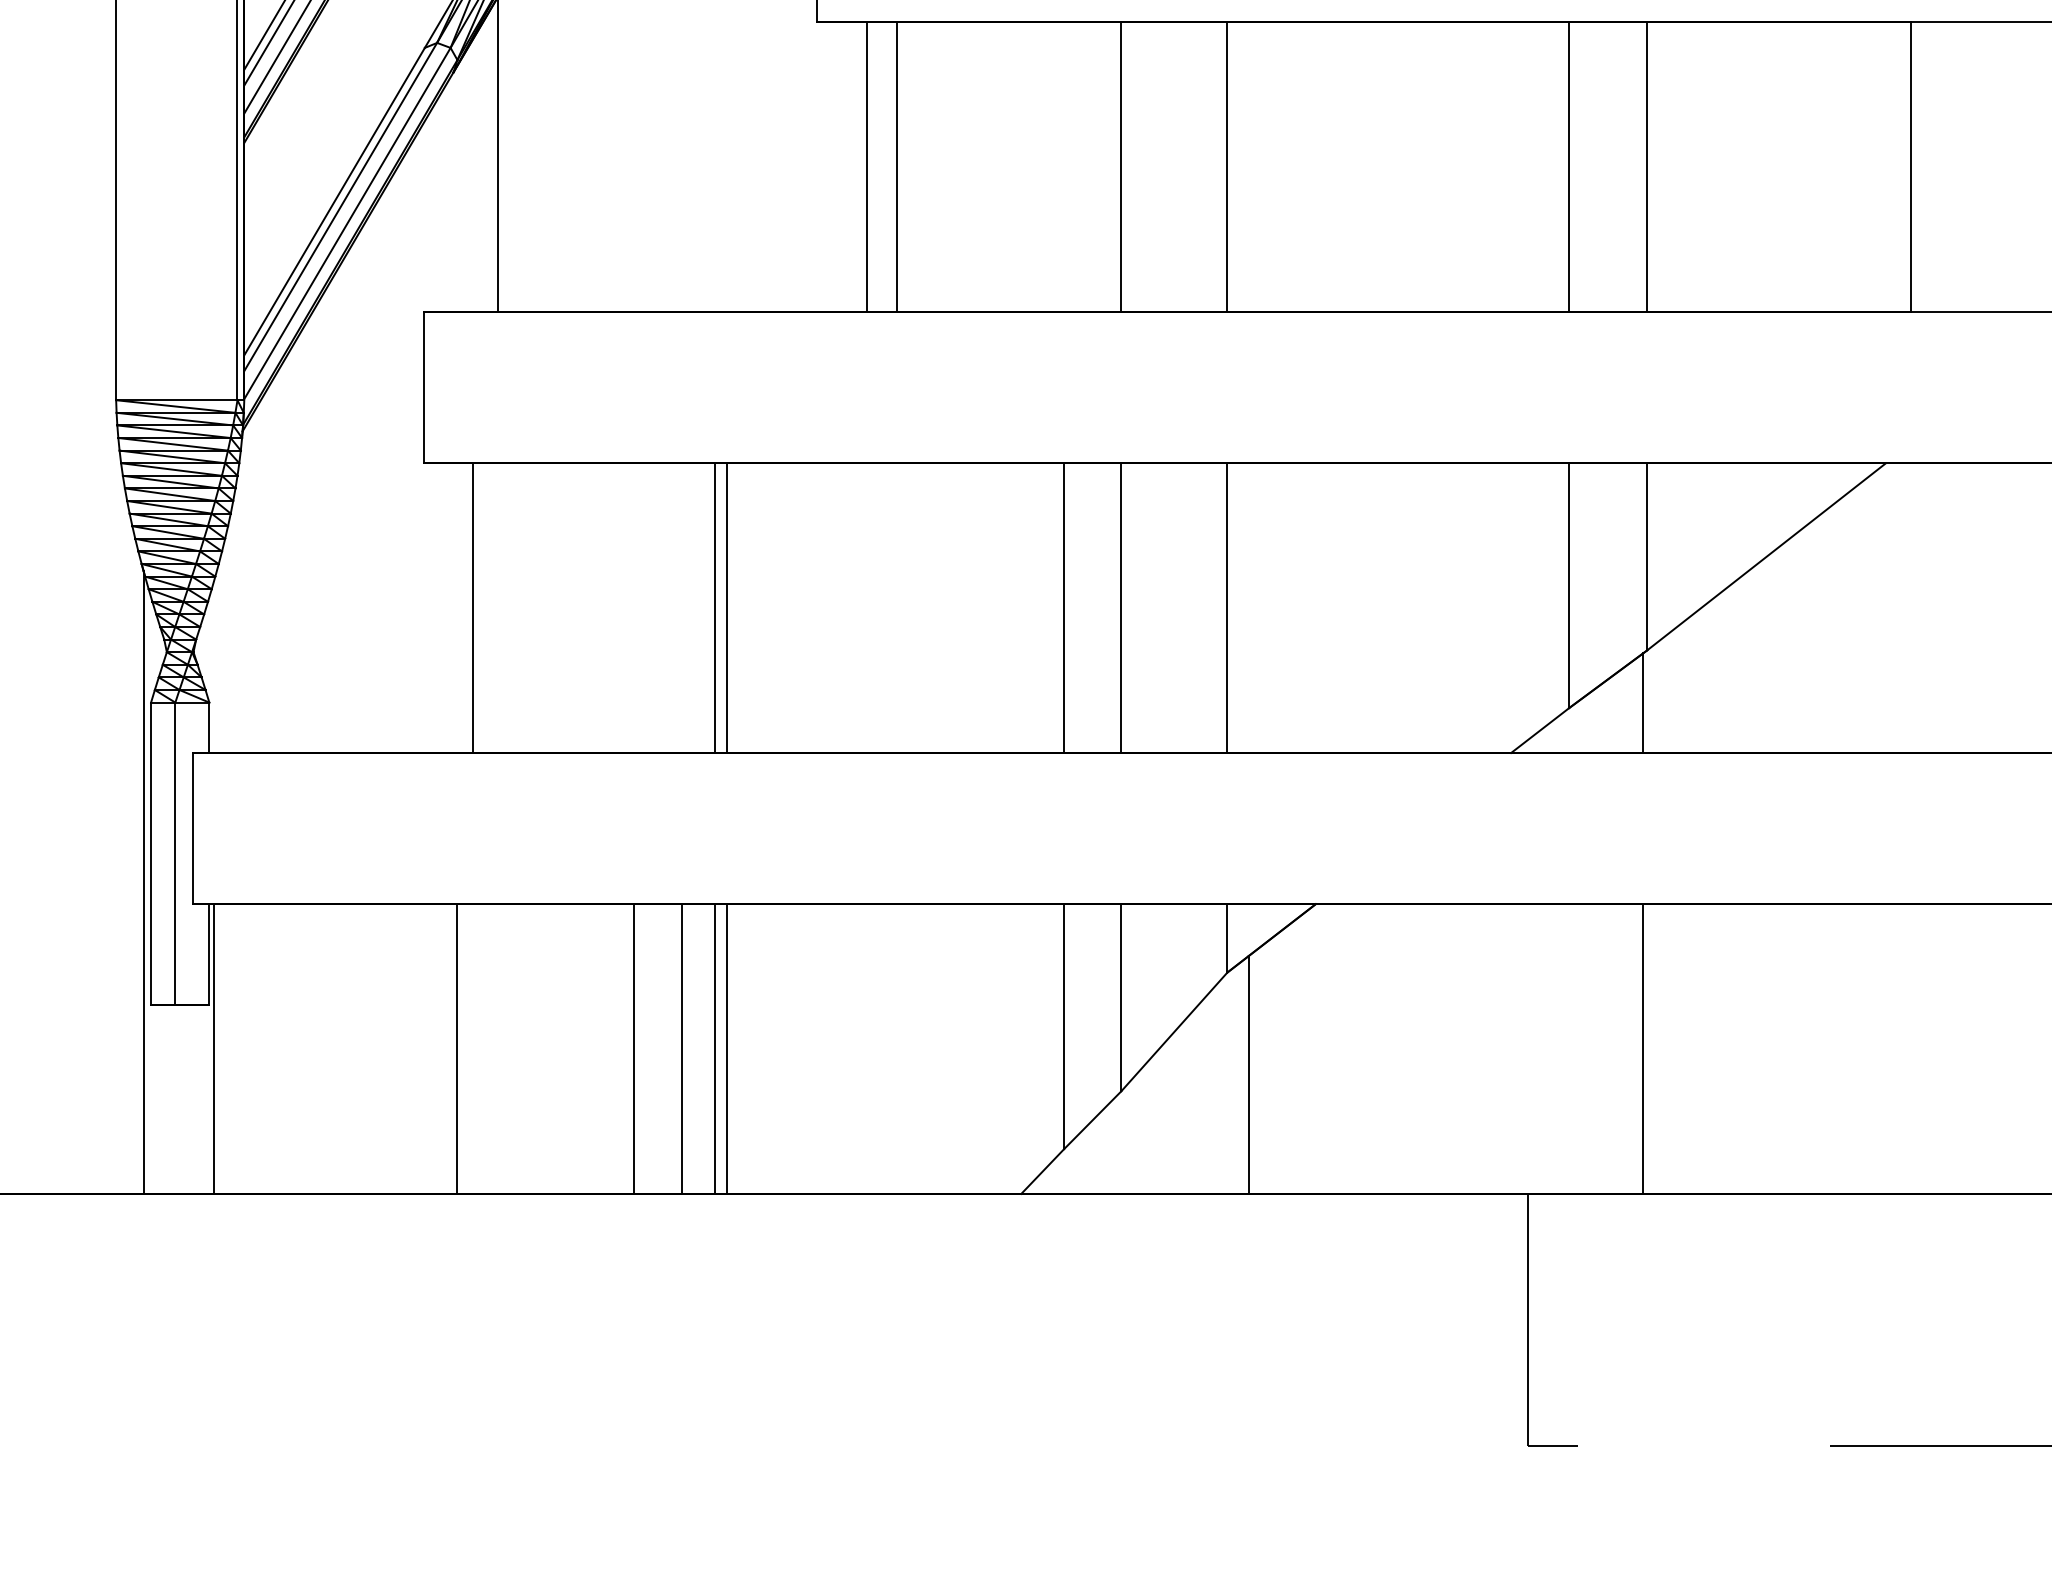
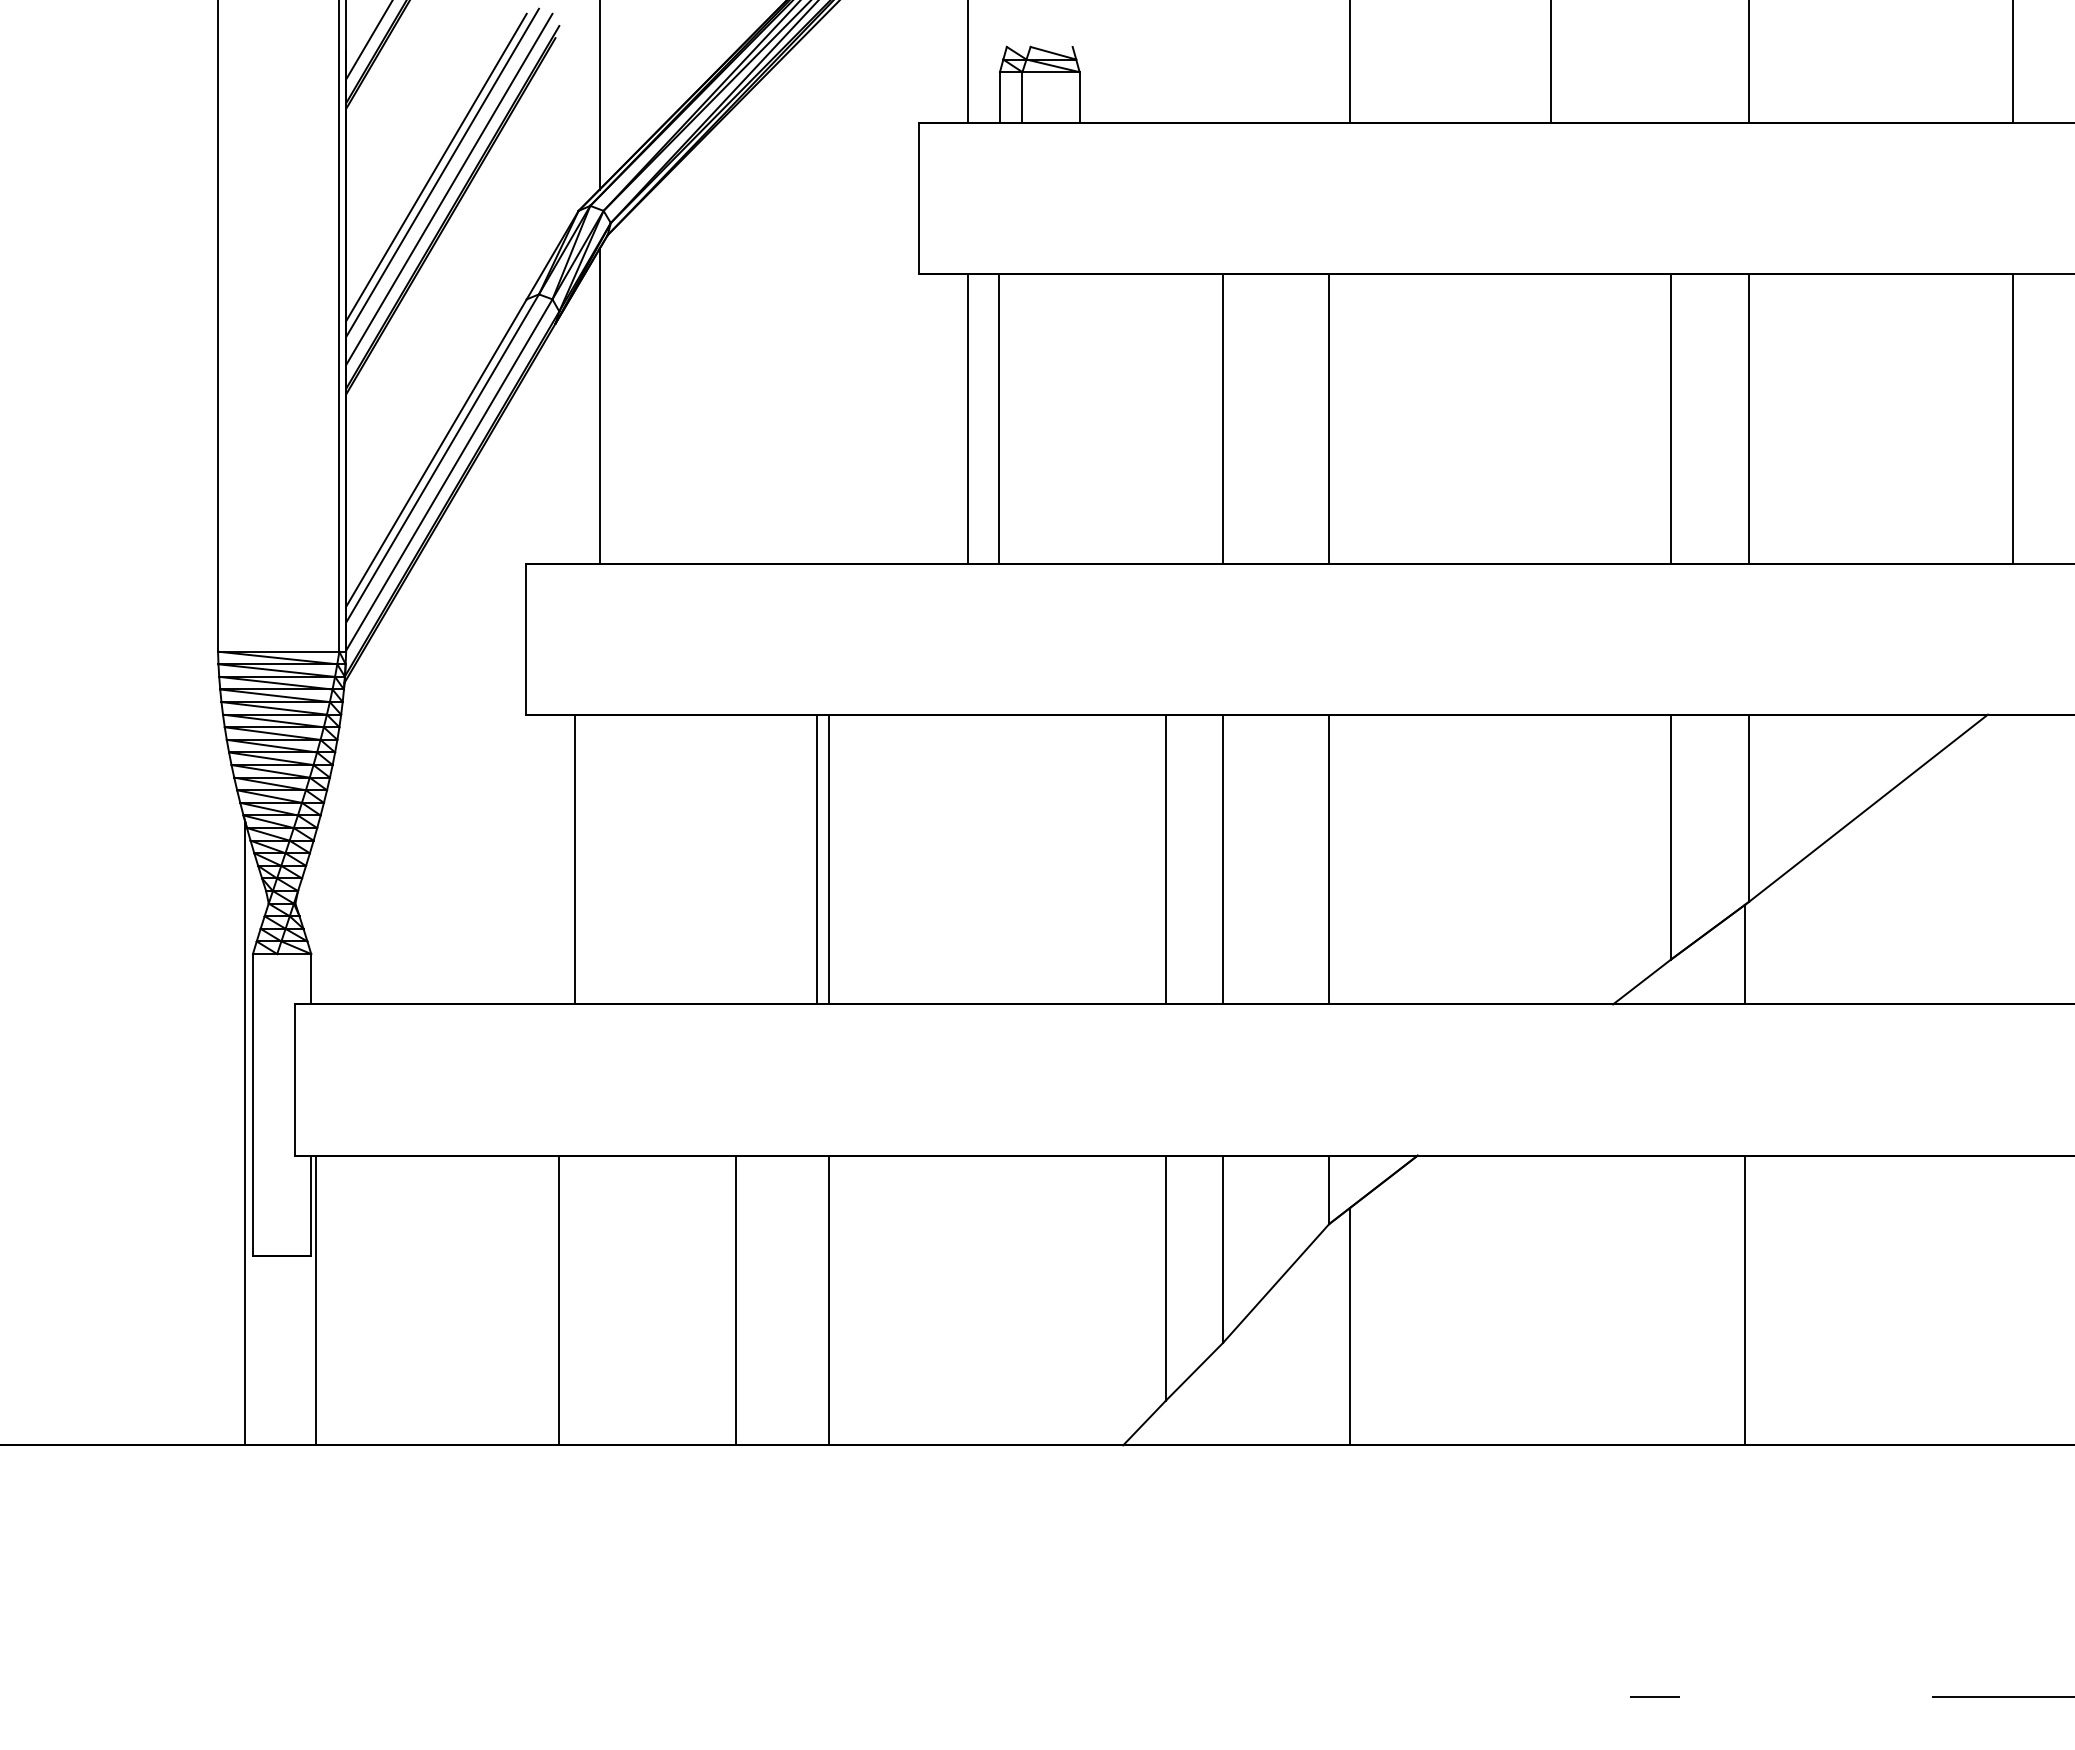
line: (175, 854) -> (277, 1105), removed
line: (681, 1049) -> (783, 1300), removed
line: (714, 1049) -> (816, 1300), removed
line: (1527, 1320) -> (1629, 1571), removed

